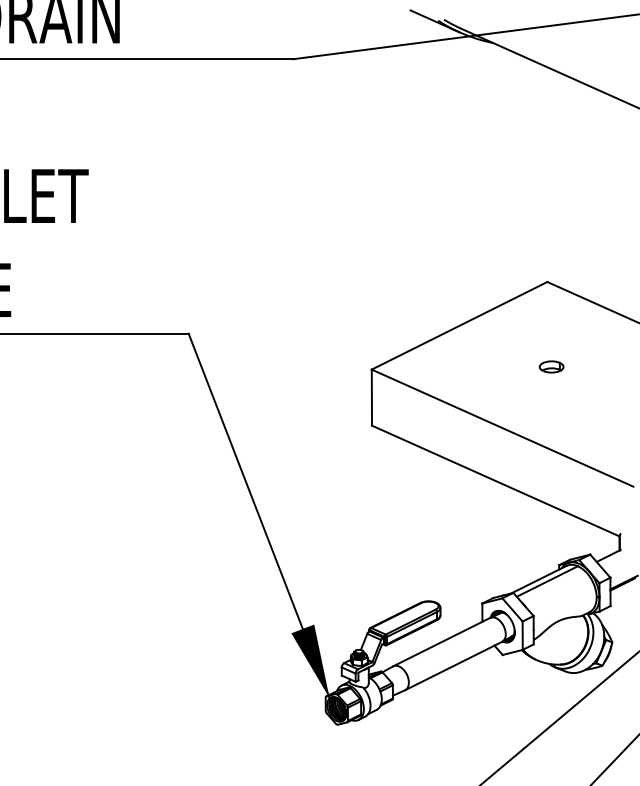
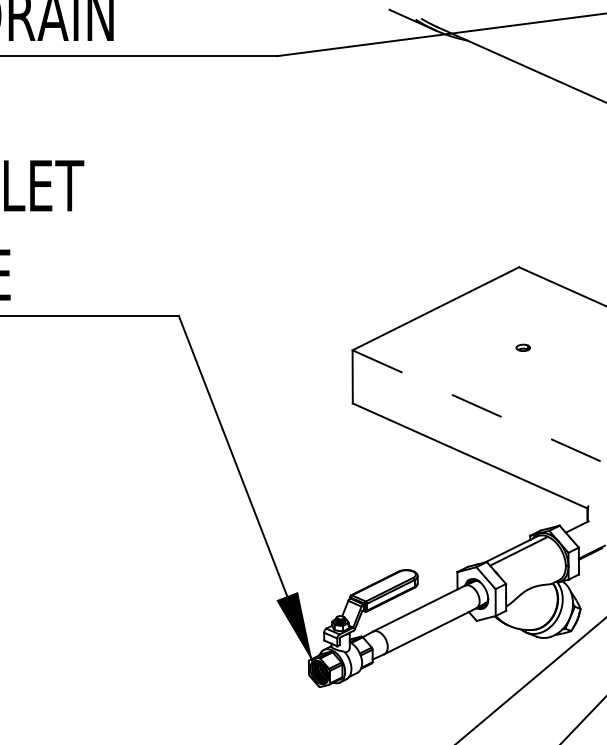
part: (552, 366) -> (523, 347), size x0.6
line: (502, 427) -> (476, 405), solid -> dashed

